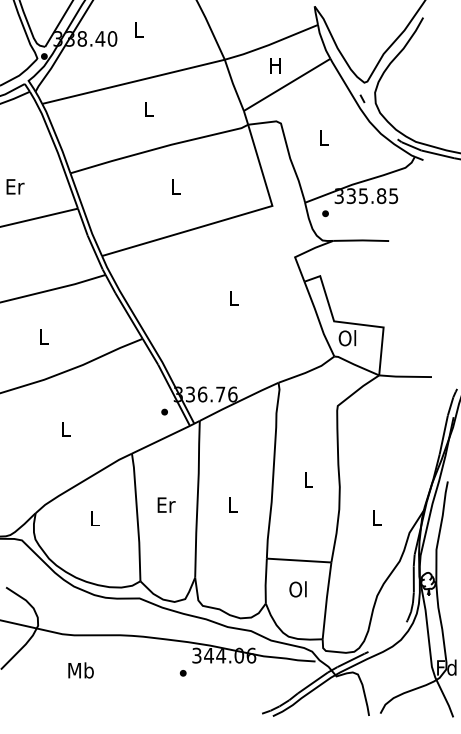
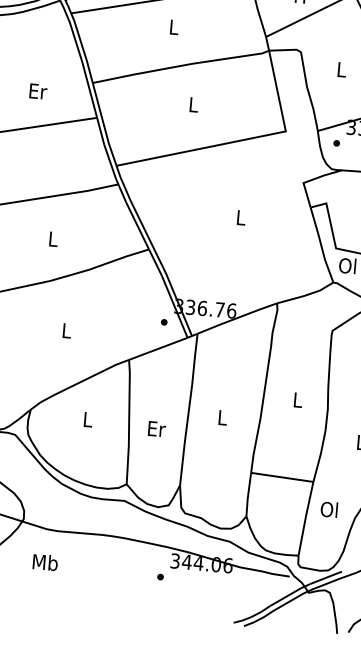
text: (166, 504) -> (156, 428), moved
text: (297, 589) -> (328, 509), moved
text: (80, 670) -> (44, 562), moved

